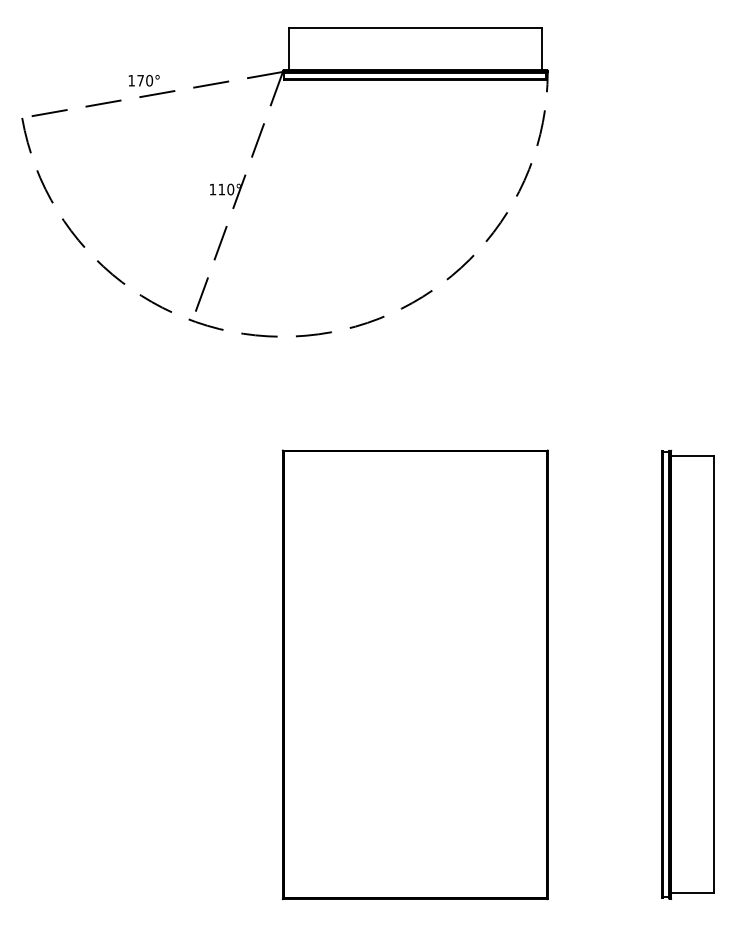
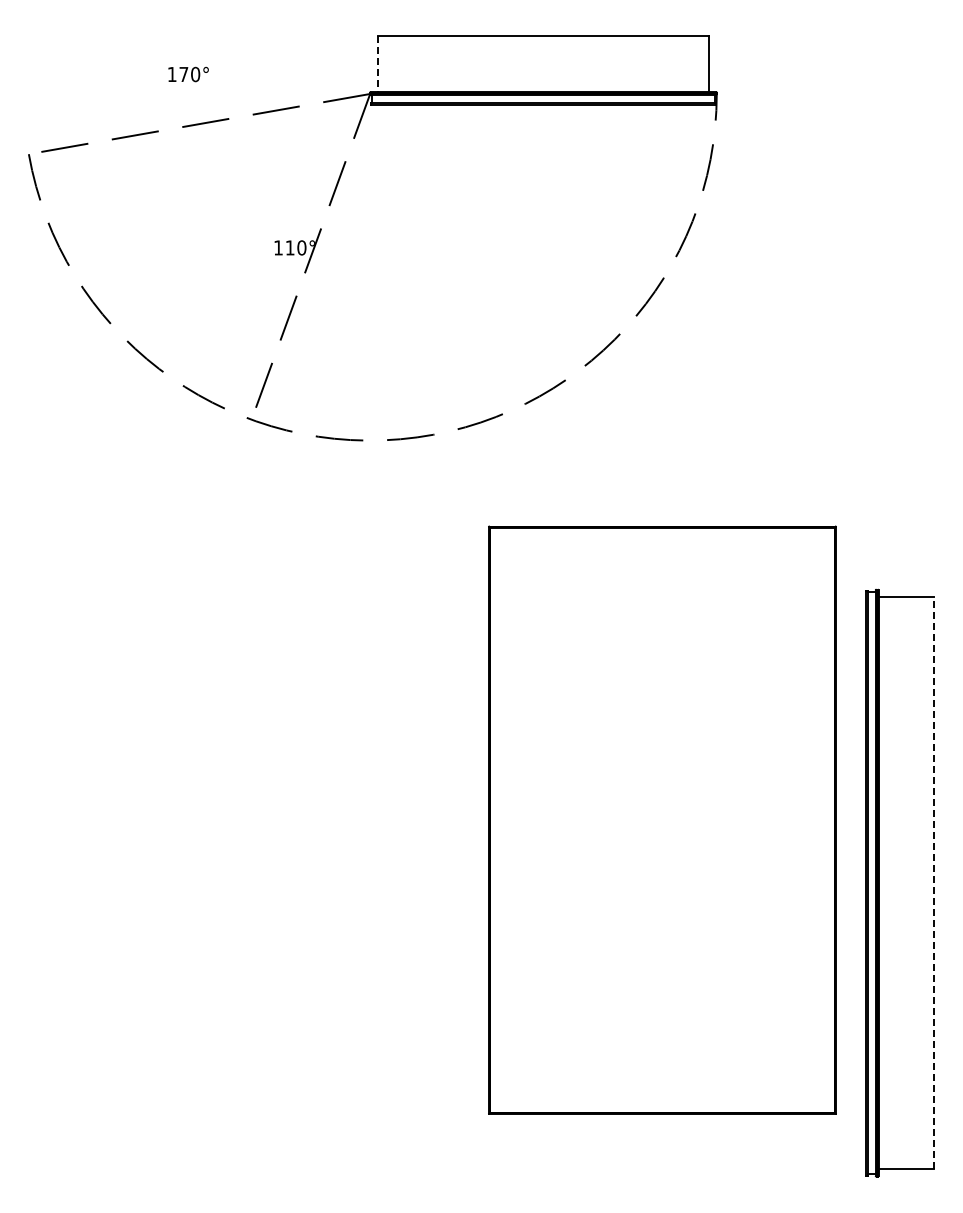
line: (288, 49) -> (377, 64), solid -> dashed
text: (144, 80) -> (188, 74), moved
part: (415, 674) -> (662, 819), moved
line: (714, 674) -> (934, 882), solid -> dashed

